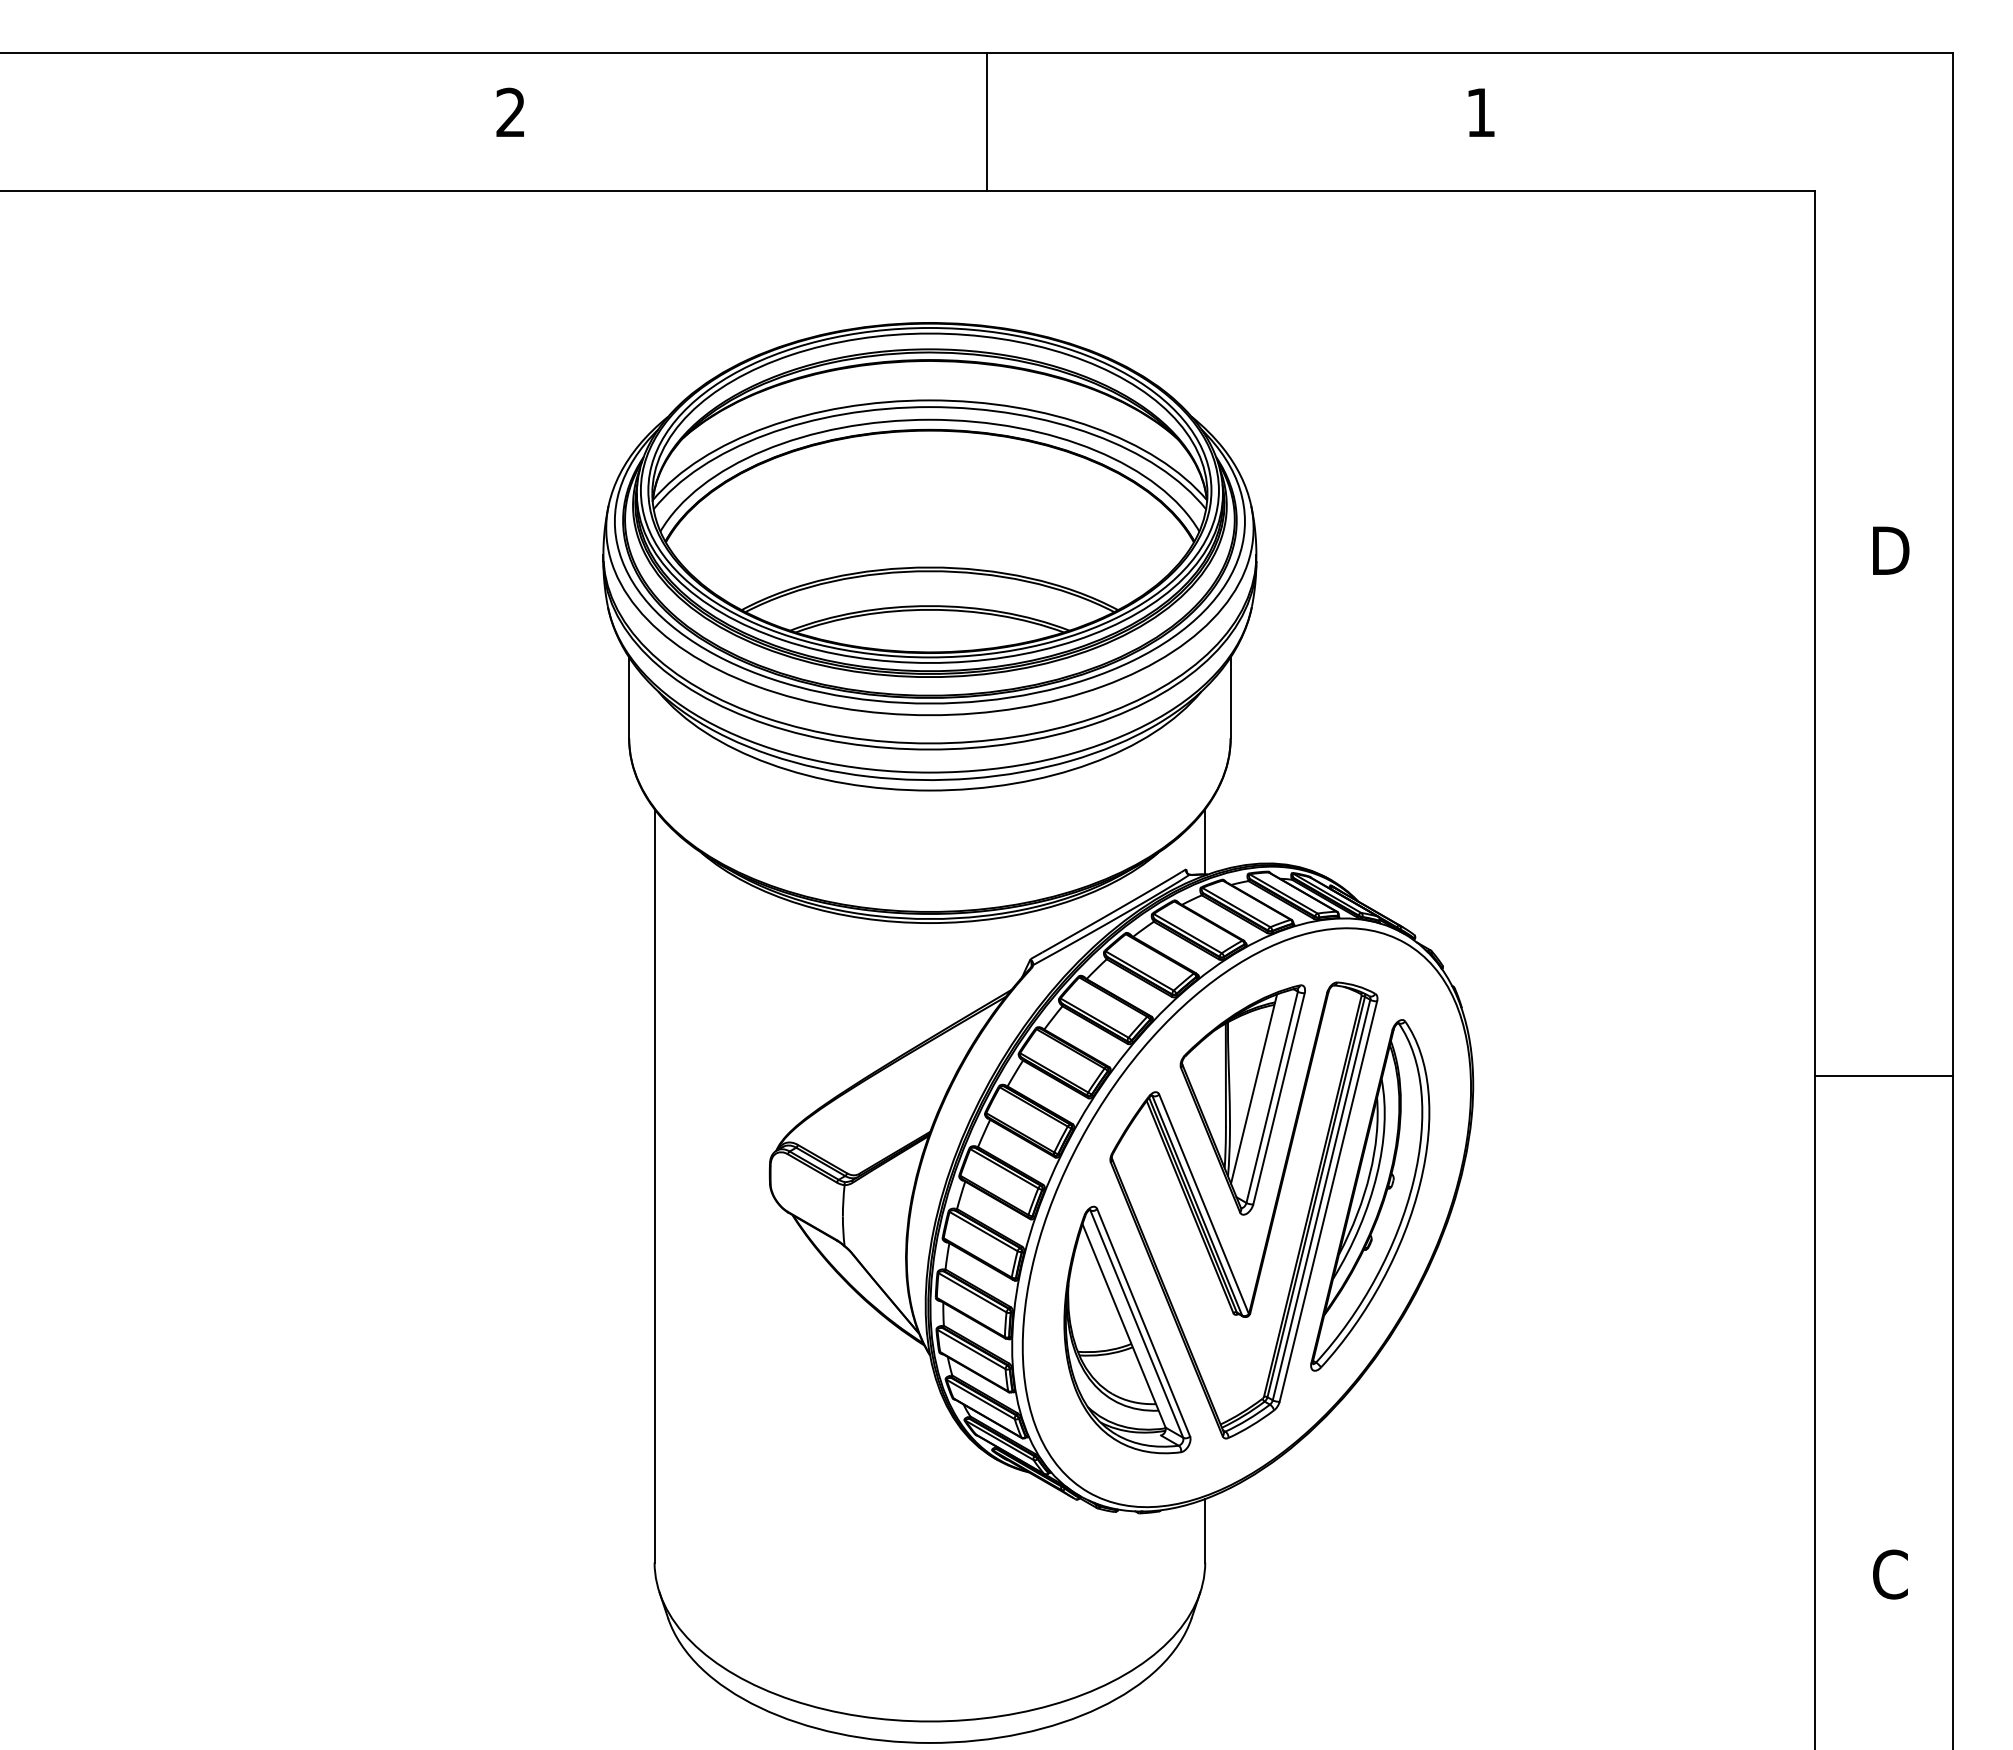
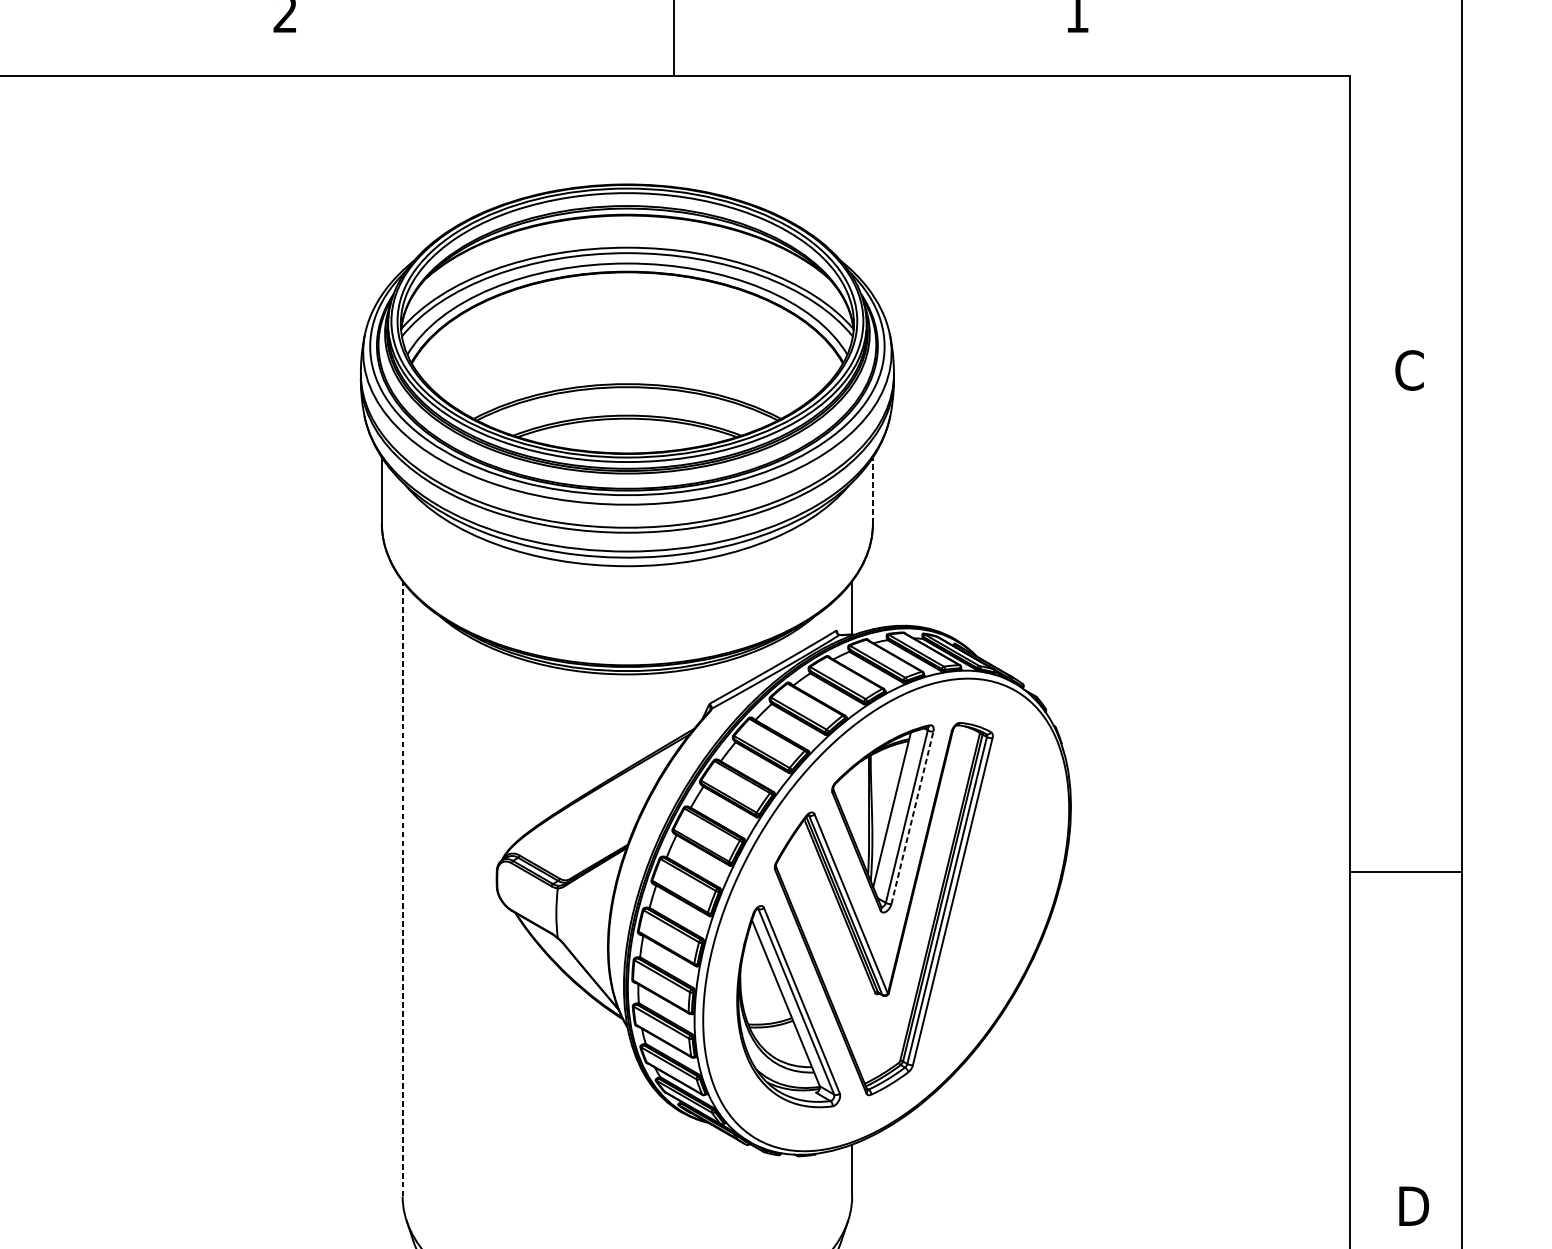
text: (1889, 550) -> (1410, 370), D -> C
line: (1230, 697) -> (872, 490), solid -> dashed
line: (1883, 1076) -> (1405, 872), moved
line: (1279, 1098) -> (912, 817), solid -> dashed
line: (654, 1185) -> (402, 888), solid -> dashed
part: (1370, 1195) -> (987, 896), removed
text: (1892, 1574) -> (1413, 1206), C -> D

